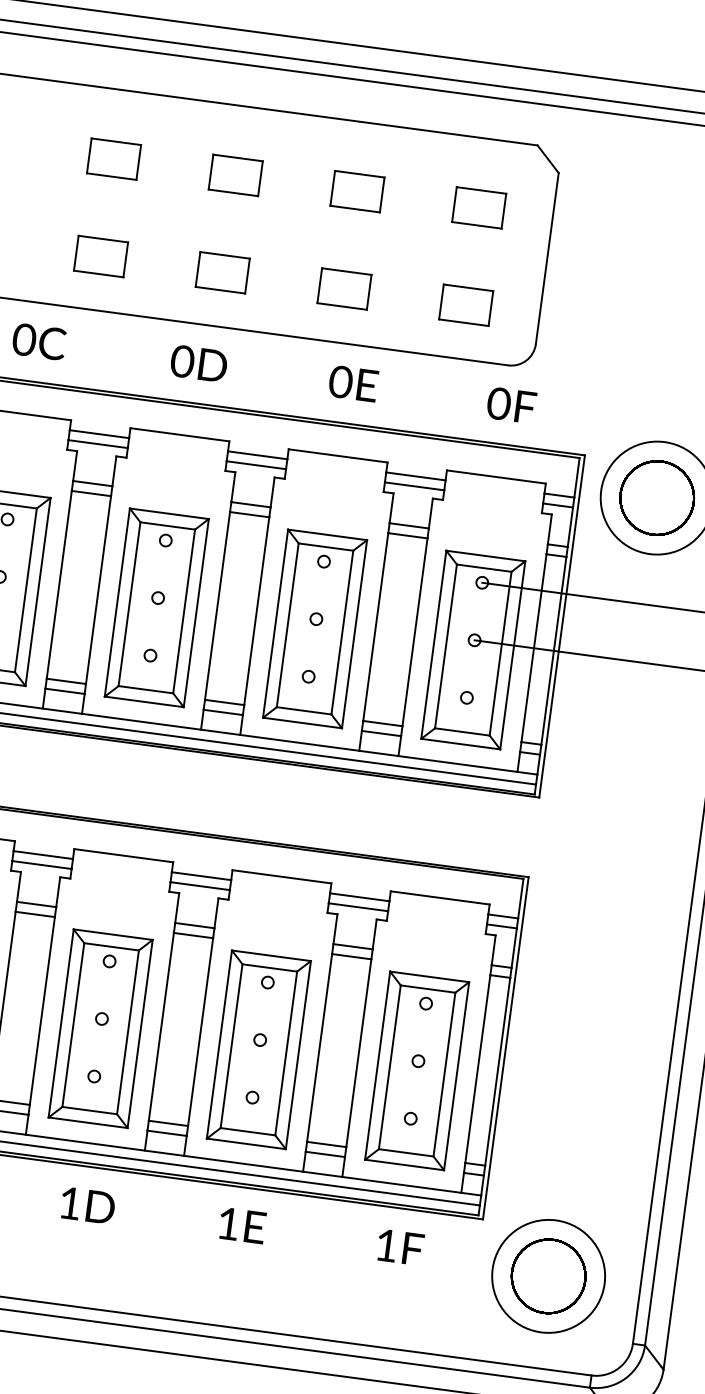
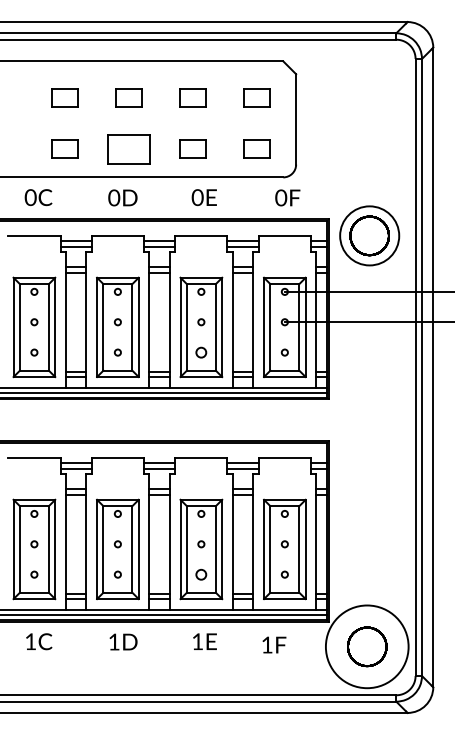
part: (222, 271) -> (128, 148), size x1.6
circle: (308, 676) -> (201, 352), size x1.6
circle: (252, 1097) -> (201, 574), size x1.6
text: (400, 1246) -> (274, 644), moved
circle: (547, 1275) -> (366, 646), size x1.4

